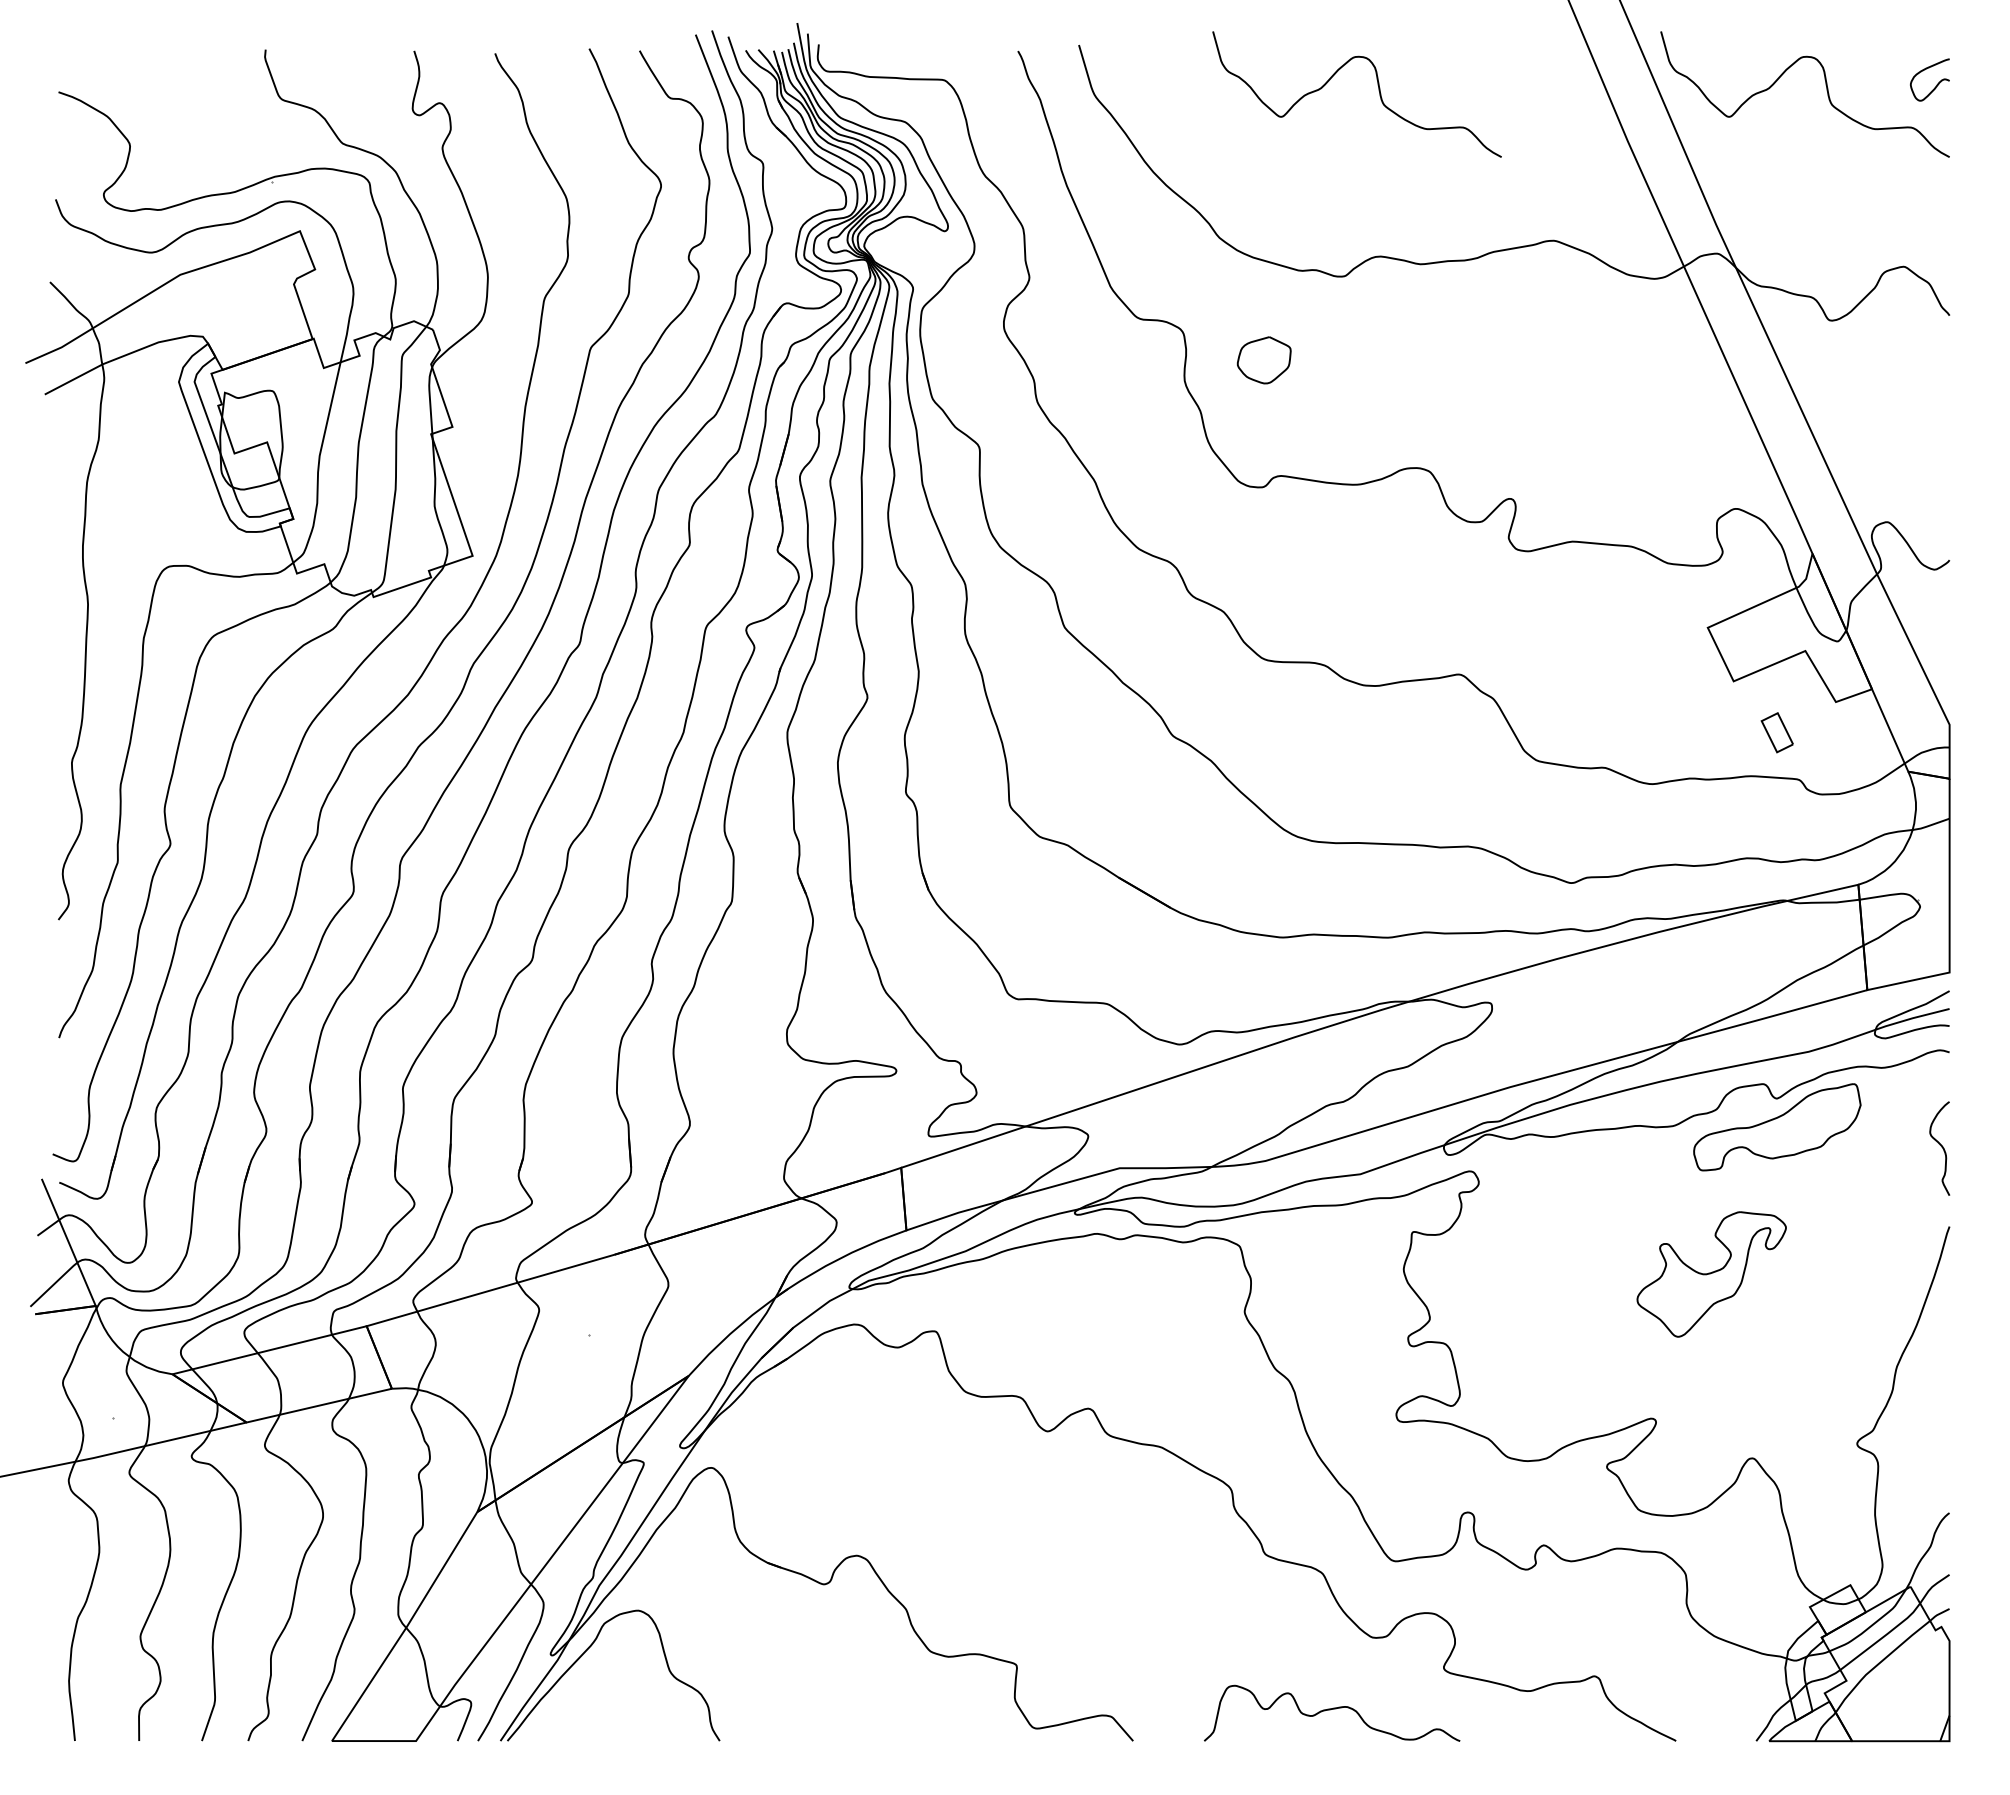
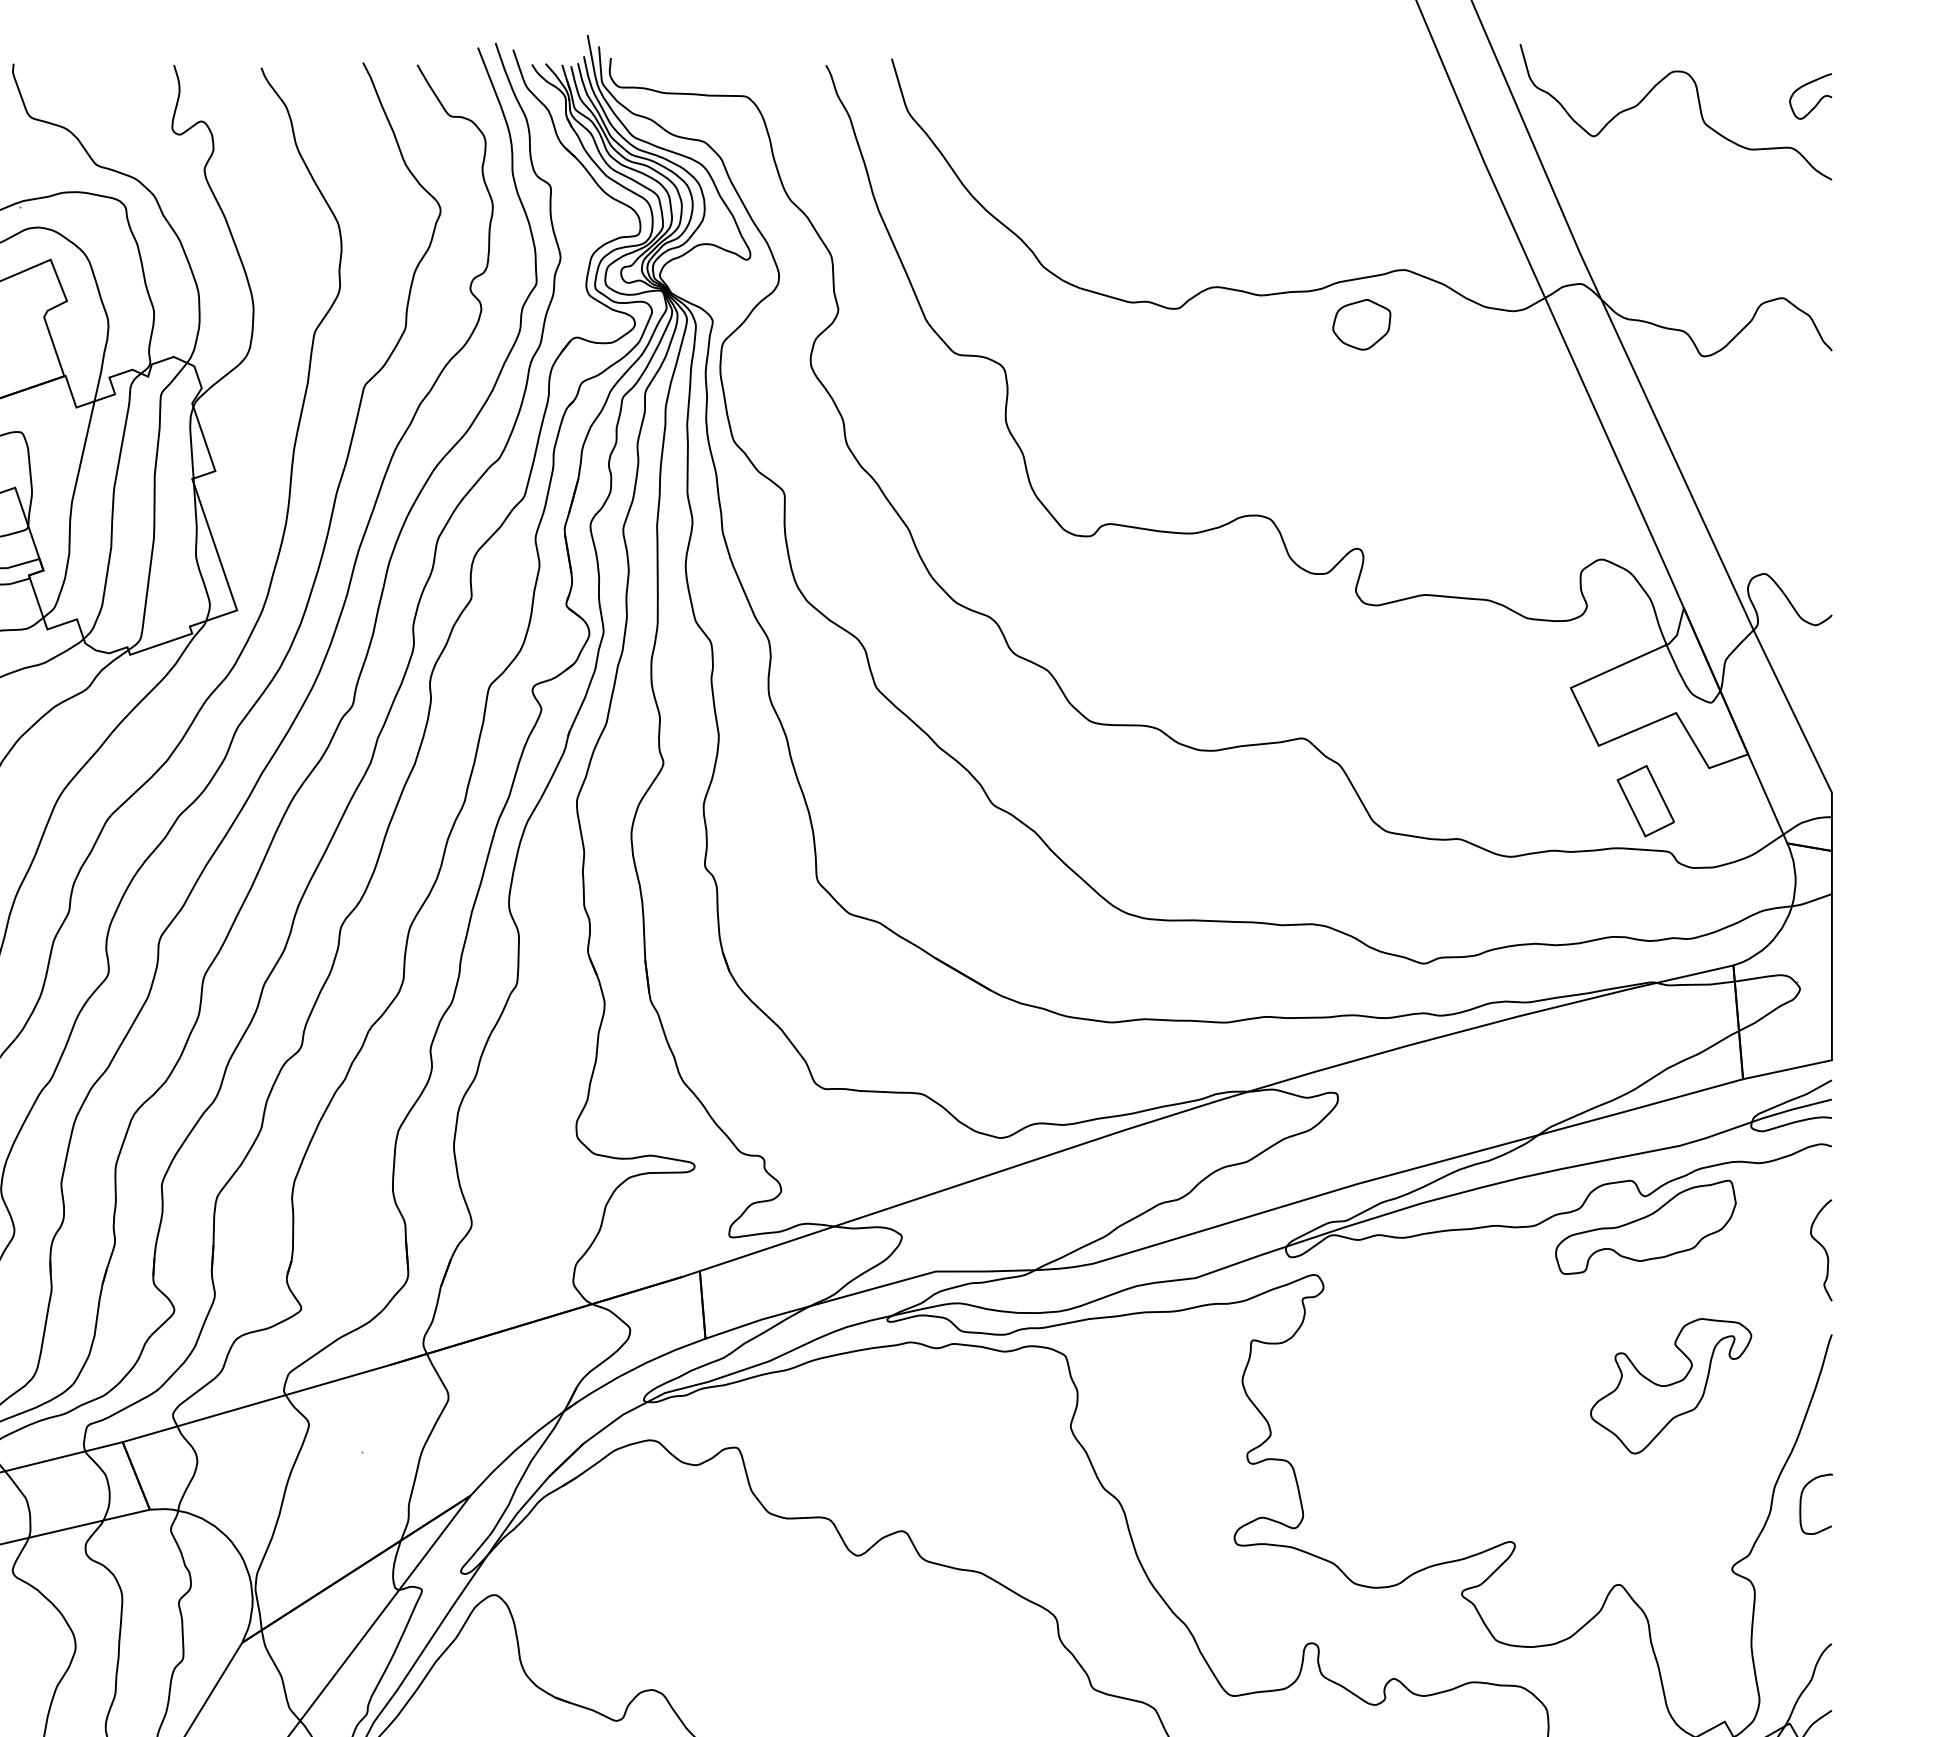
curve: (1378, 90) -> (1215, 107), removed
part: (1263, 360) -> (1361, 324), moved
part: (1777, 732) -> (1646, 801), size x1.67
part: (1711, 1274) -> (1670, 1386), moved
part: (1921, 1383) -> (1801, 1504), added

